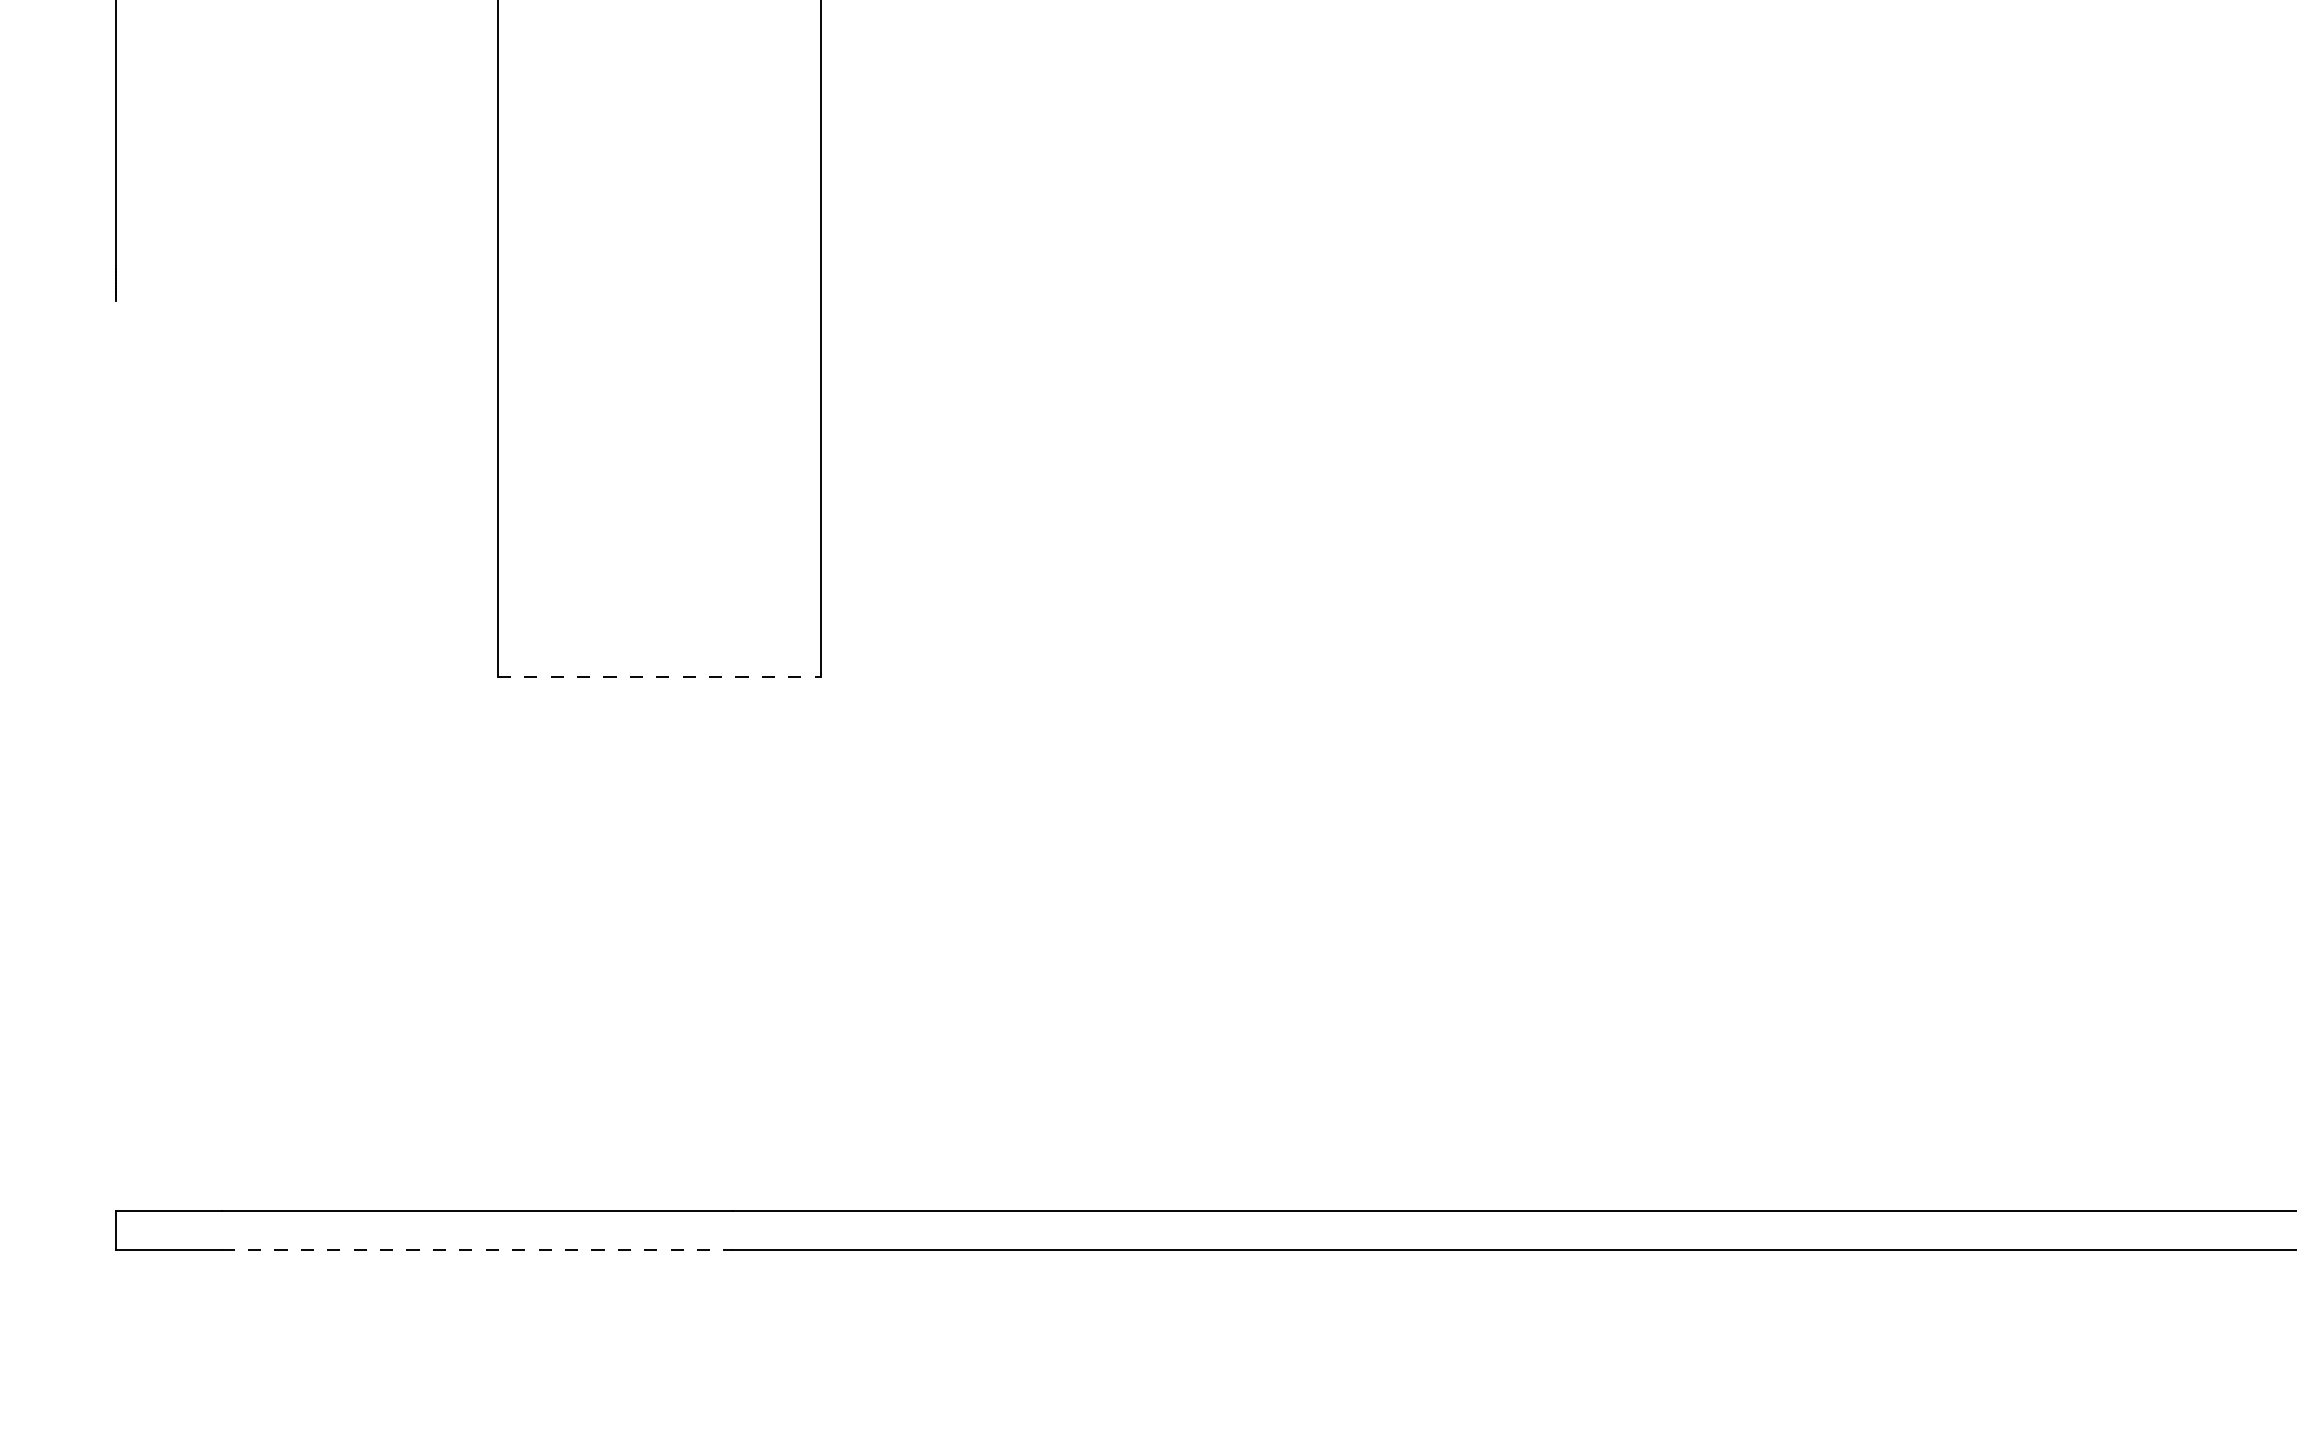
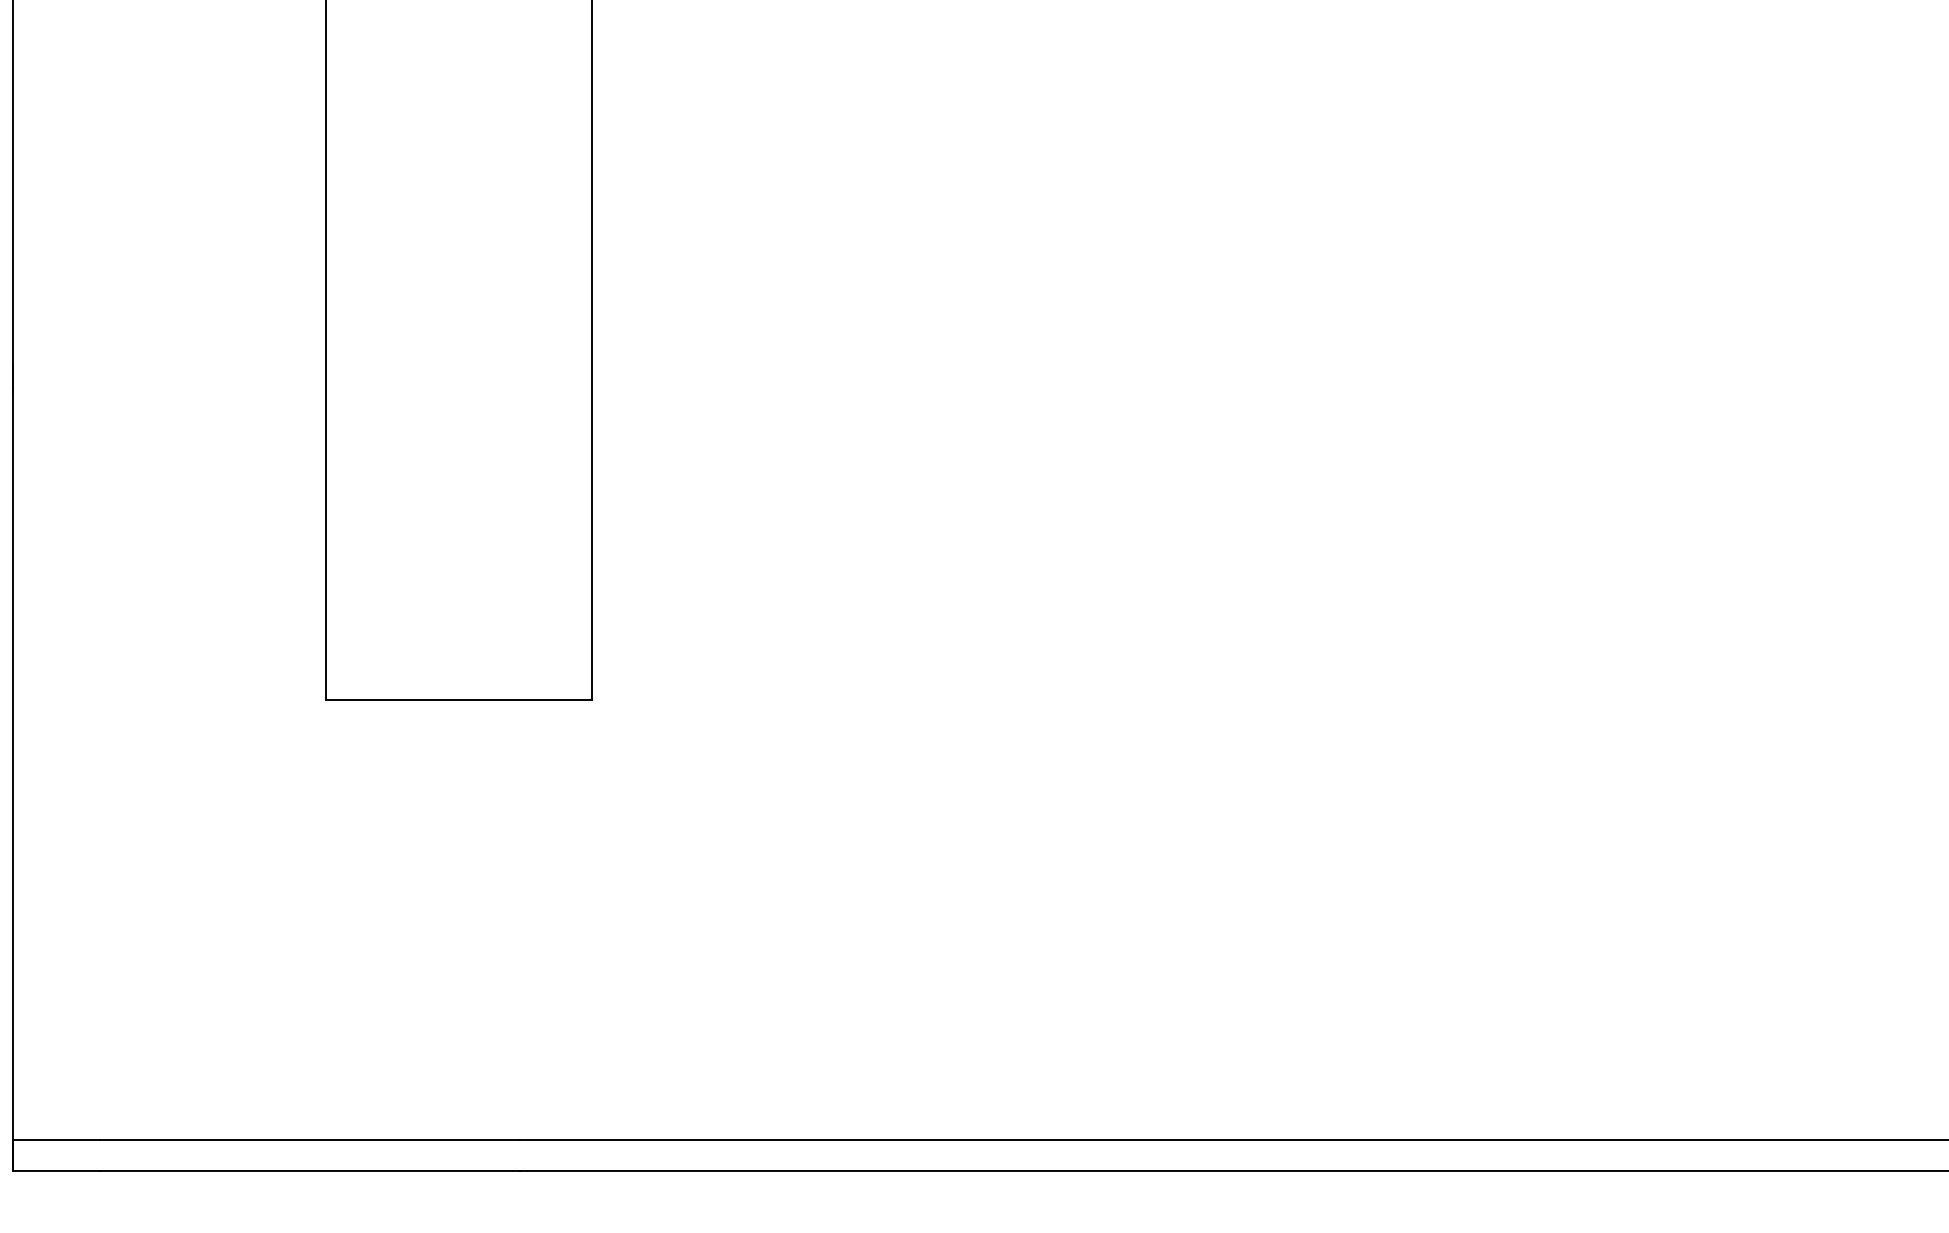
line: (659, 676) -> (459, 700), dashed -> solid
line: (115, 775) -> (12, 781), added
line: (477, 1250) -> (309, 1171), dashed -> solid

